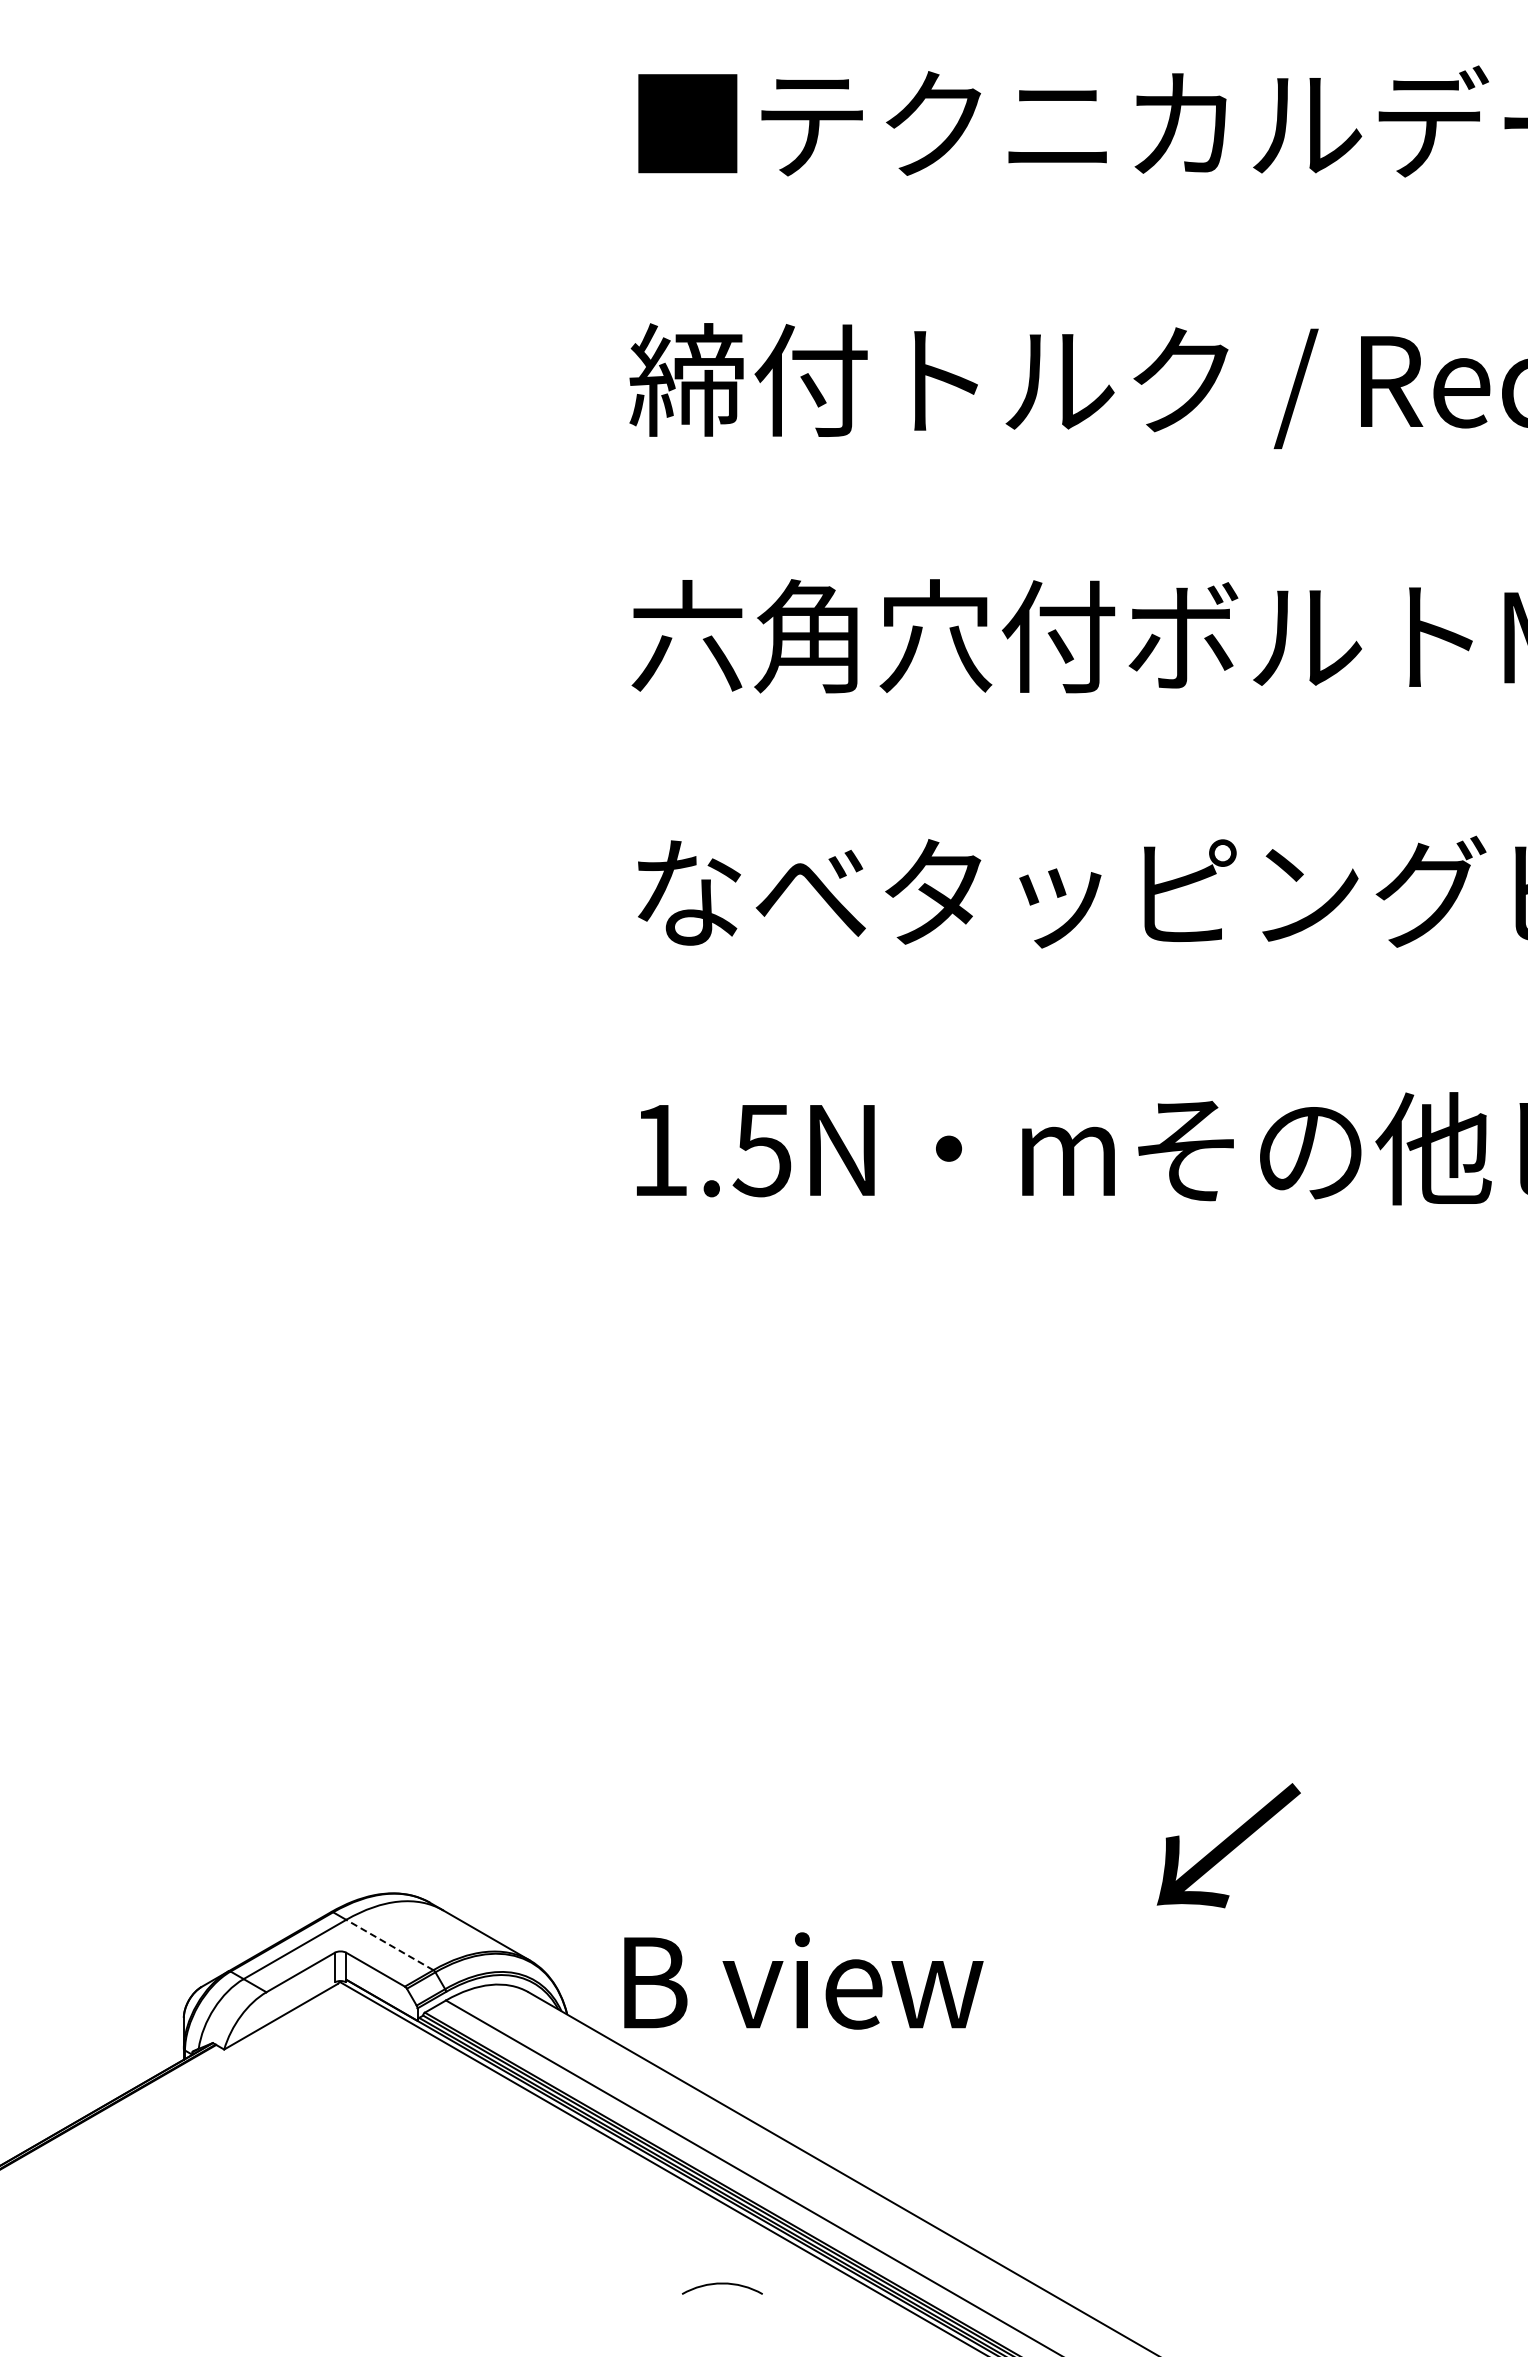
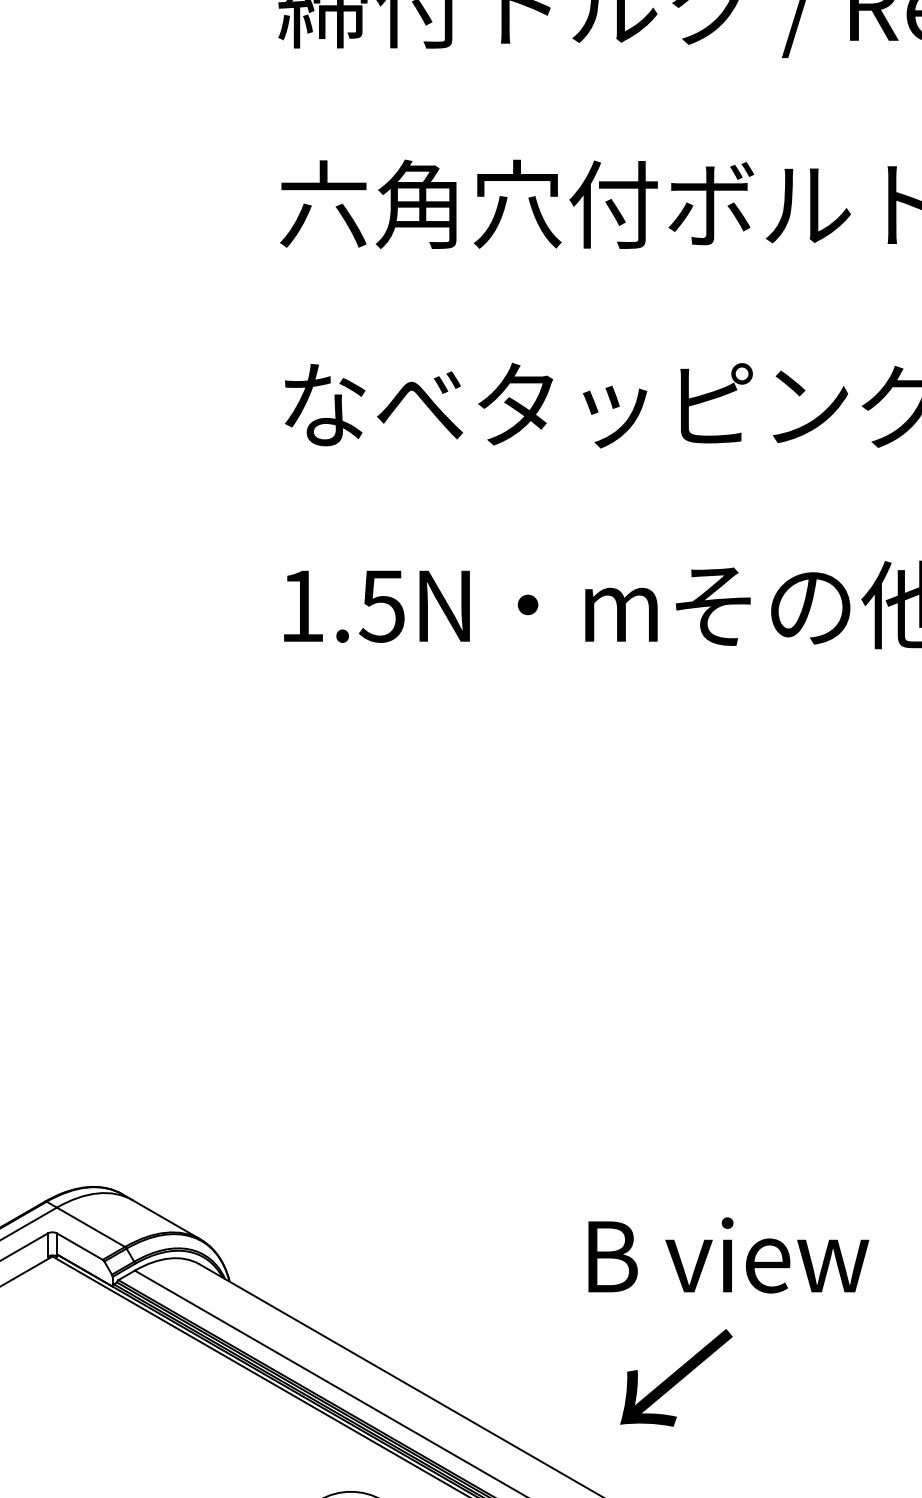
text: (1228, 1845) -> (676, 1377), moved
line: (389, 1944) -> (90, 1226), dashed -> solid
text: (803, 1980) -> (728, 1255), moved

